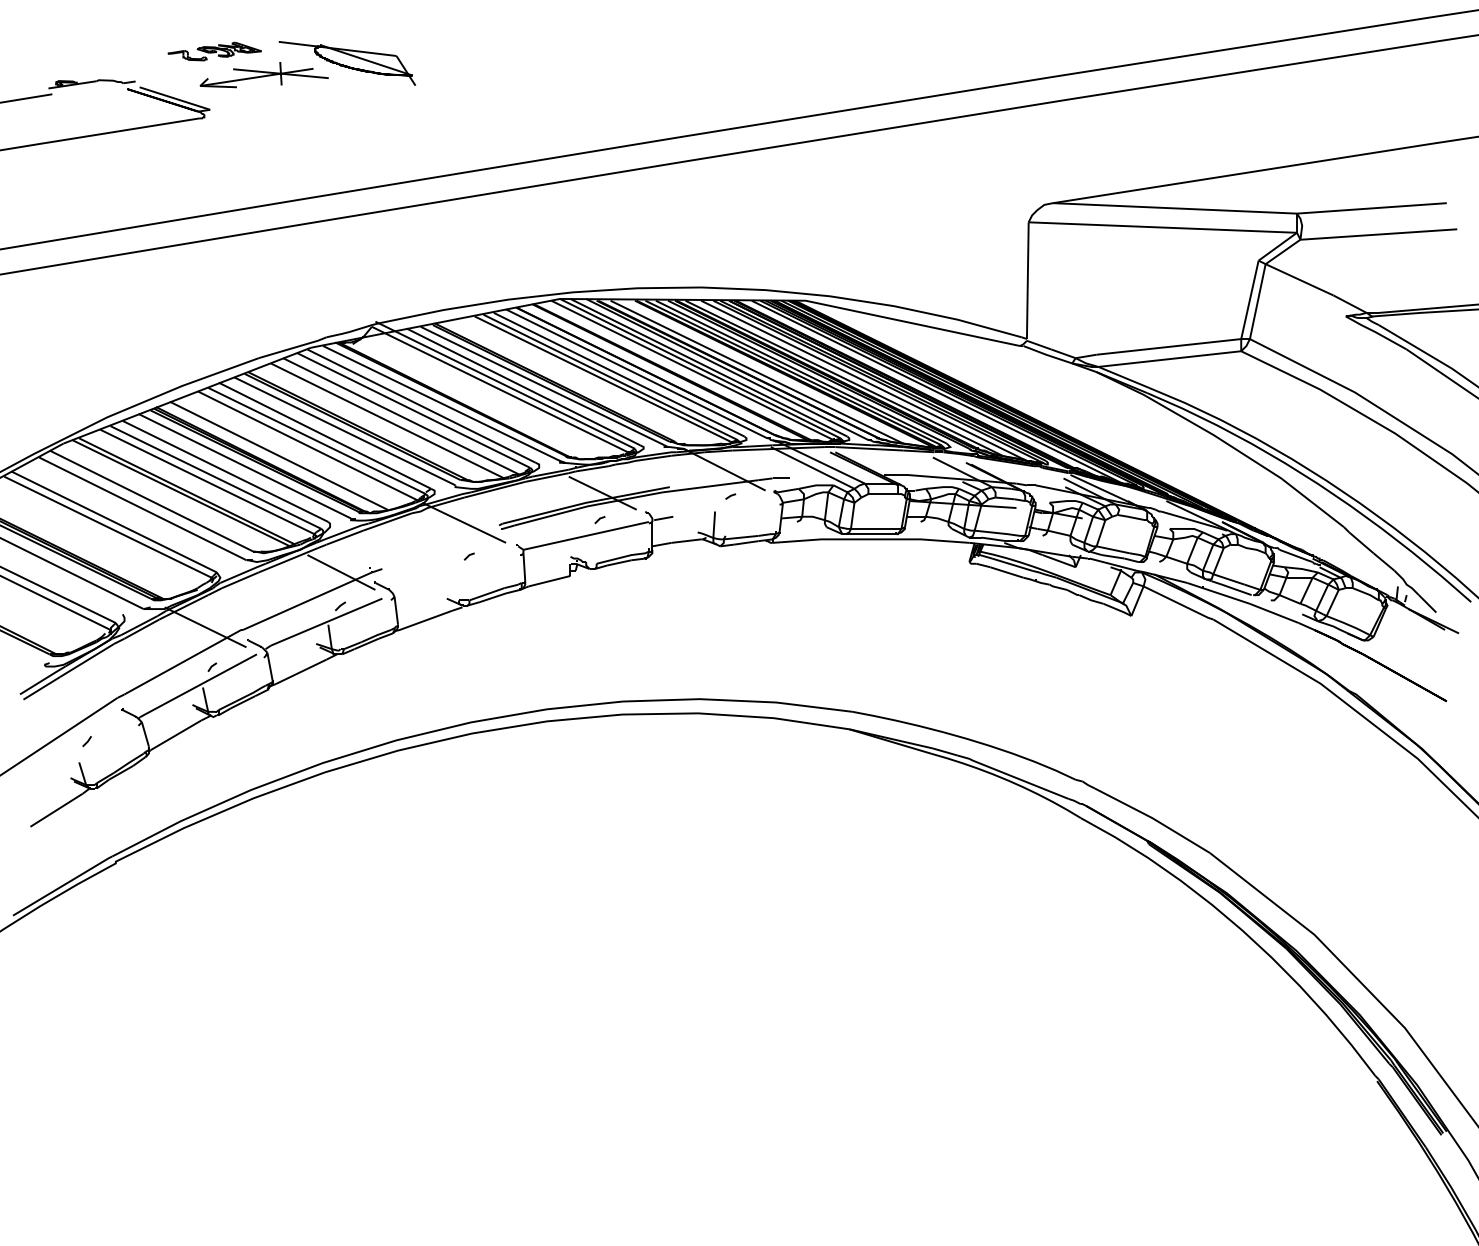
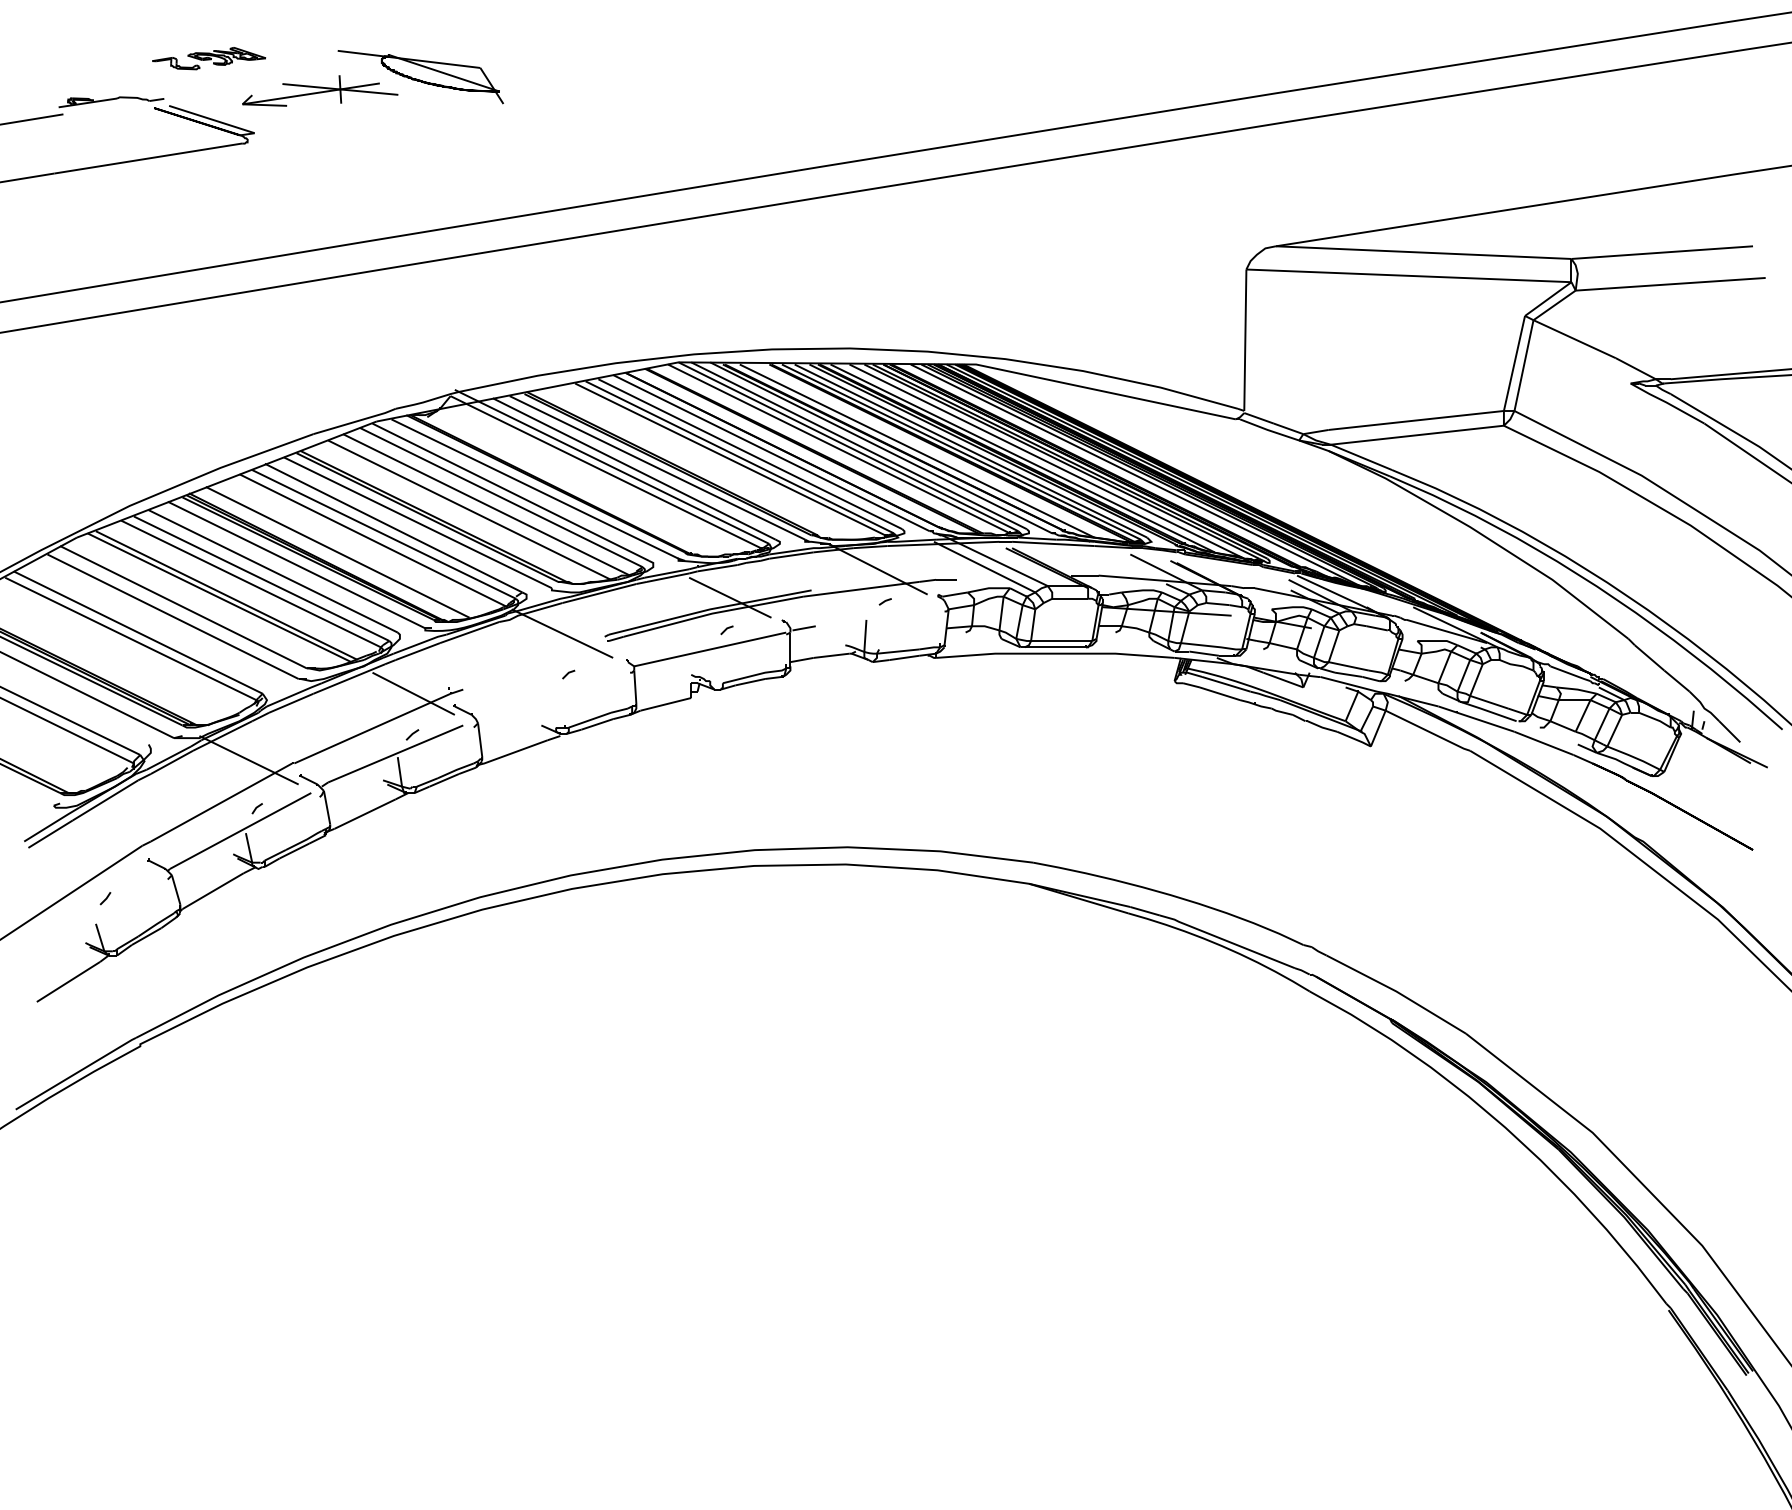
part: (215, 51) -> (209, 58), moved

